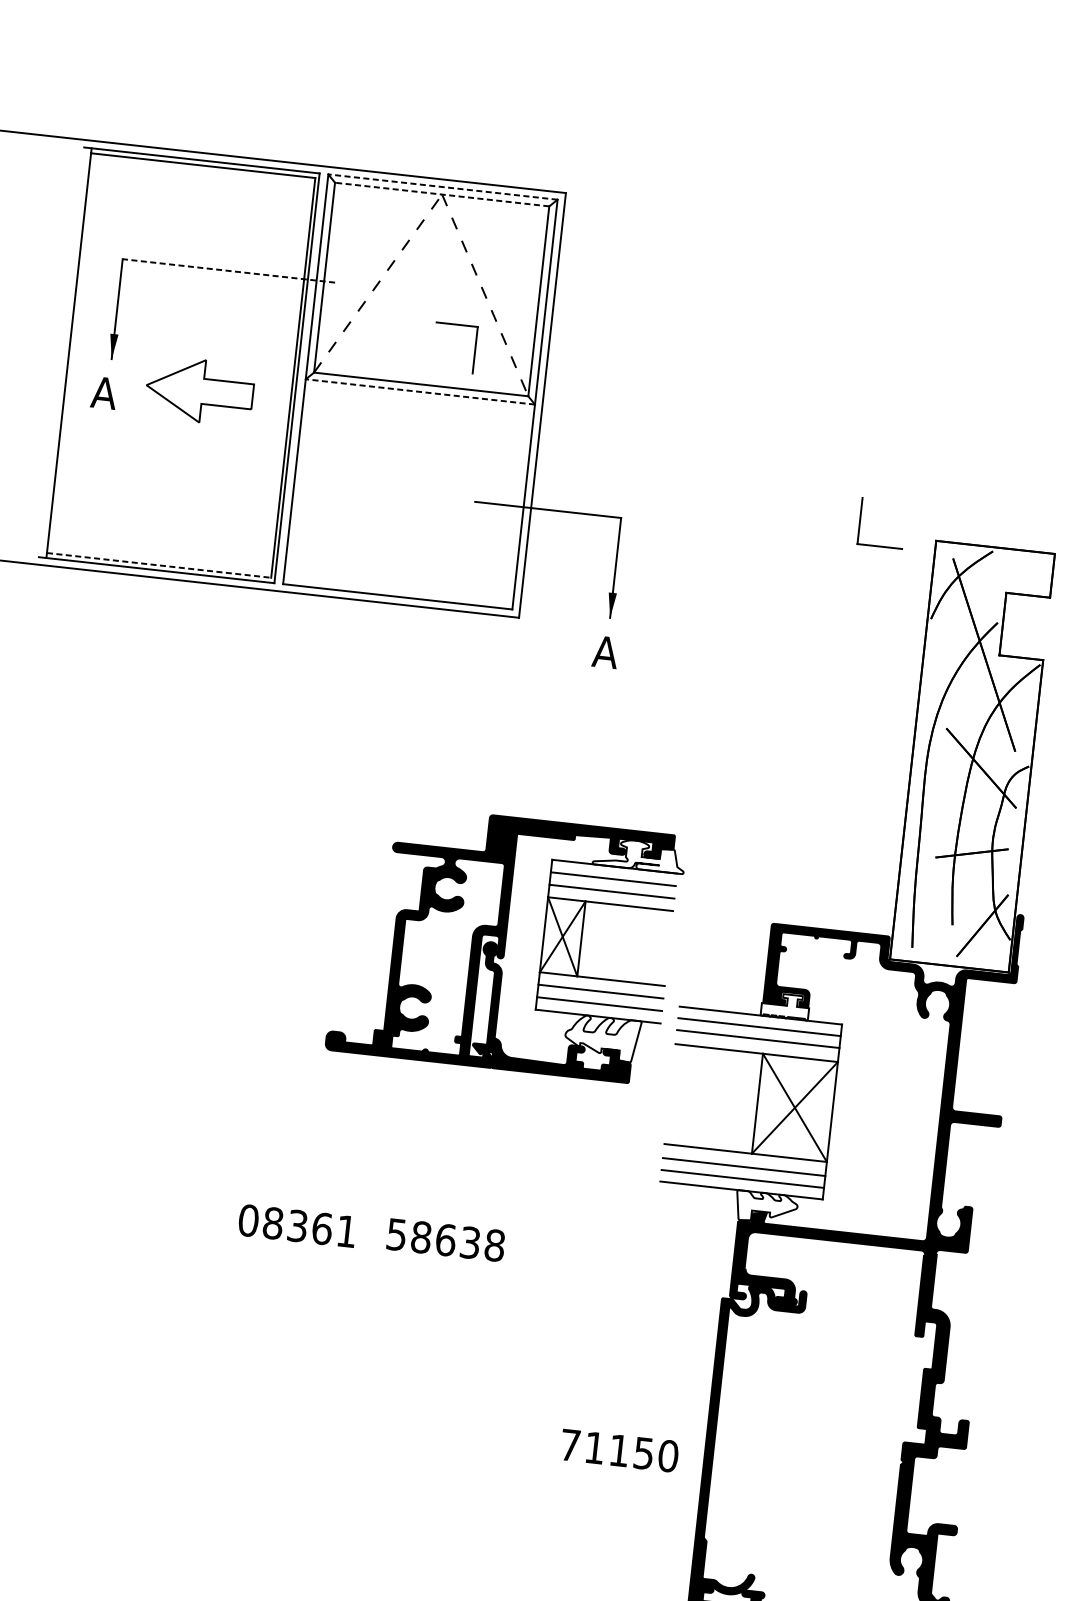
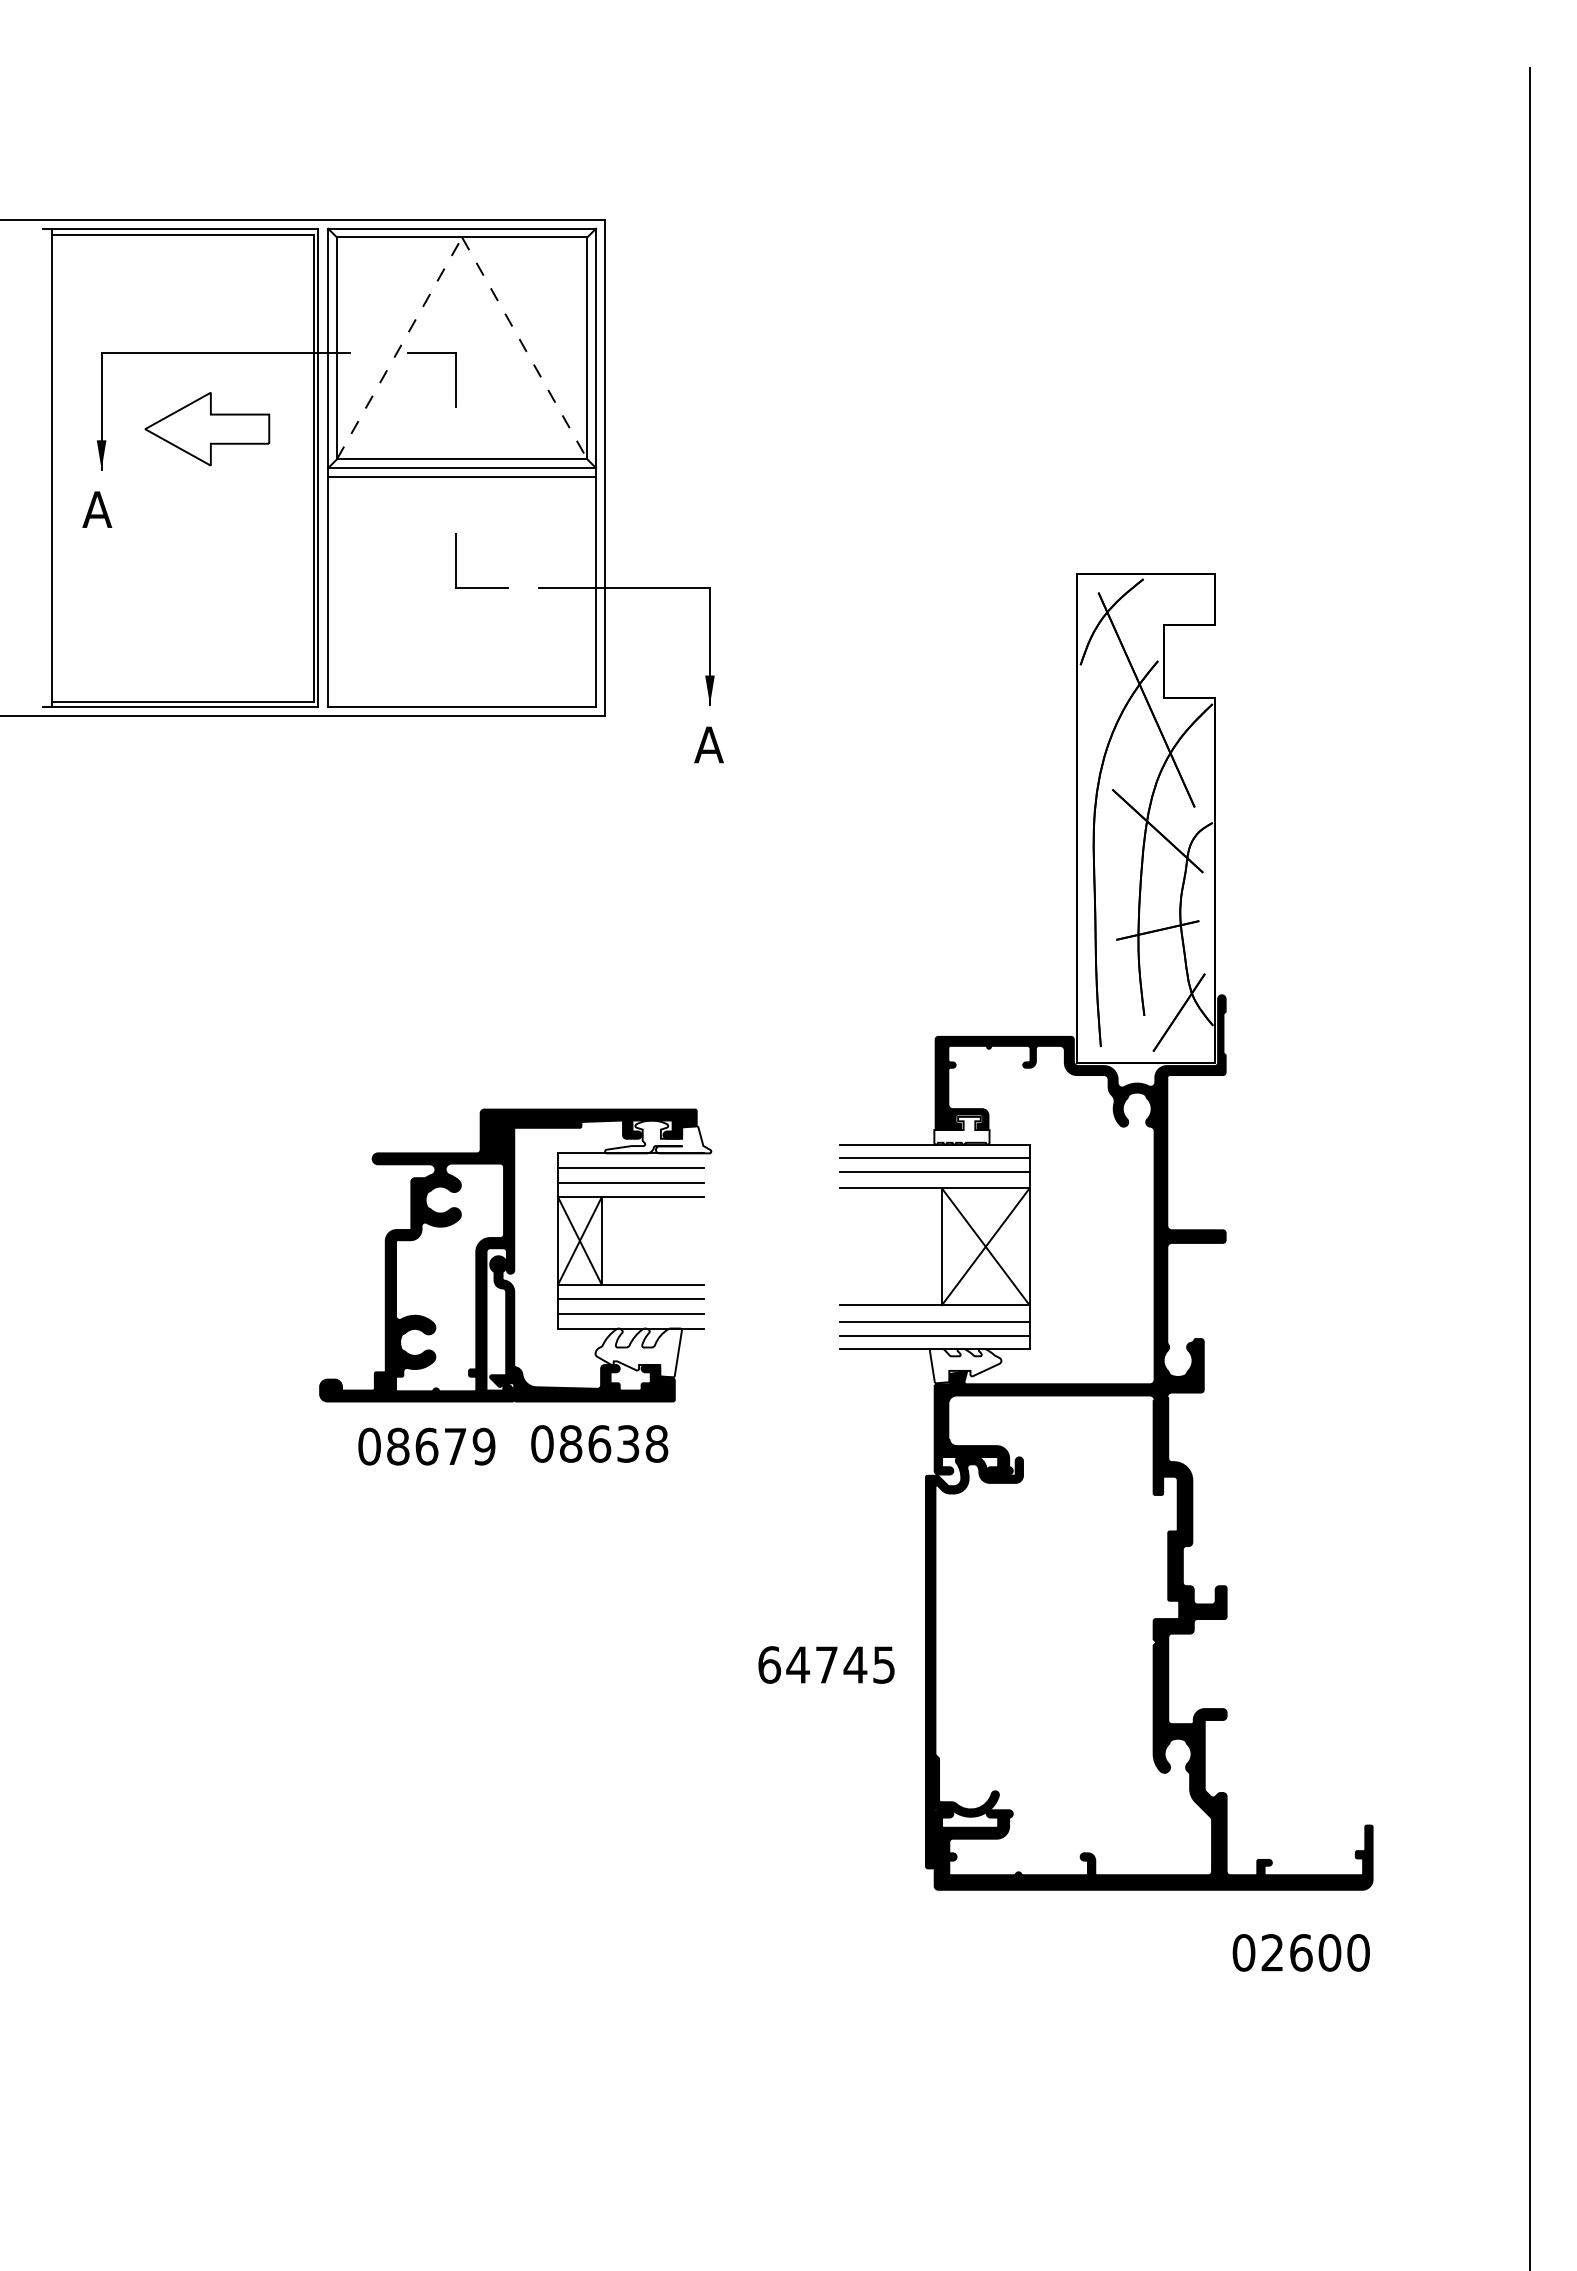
line: (443, 186) -> (462, 228), dashed -> solid
line: (441, 194) -> (461, 237), dashed -> solid
line: (228, 270) -> (225, 352), dashed -> solid
part: (474, 349) -> (455, 379), moved
part: (199, 391) -> (207, 429), moved
line: (420, 392) -> (462, 468), dashed -> solid
line: (419, 399) -> (462, 476), added
part: (860, 520) -> (456, 560), moved
line: (159, 565) -> (183, 701), dashed -> solid
part: (506, 943) -> (515, 1255), moved
text: (322, 1228) -> (455, 1446), 08361 -> 08679
text: (396, 1234) -> (542, 1443), 58638 -> 08638
text: (619, 1450) -> (826, 1664), 71150 -> 64745

